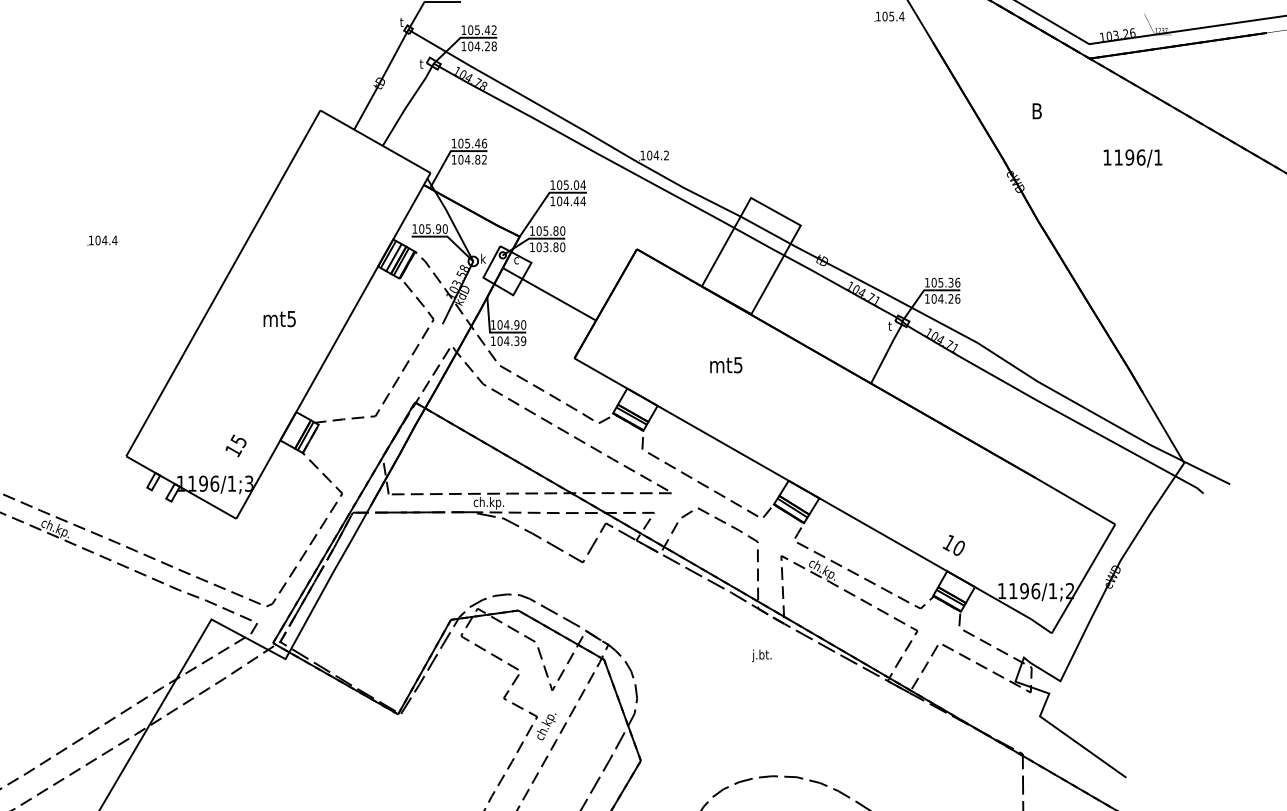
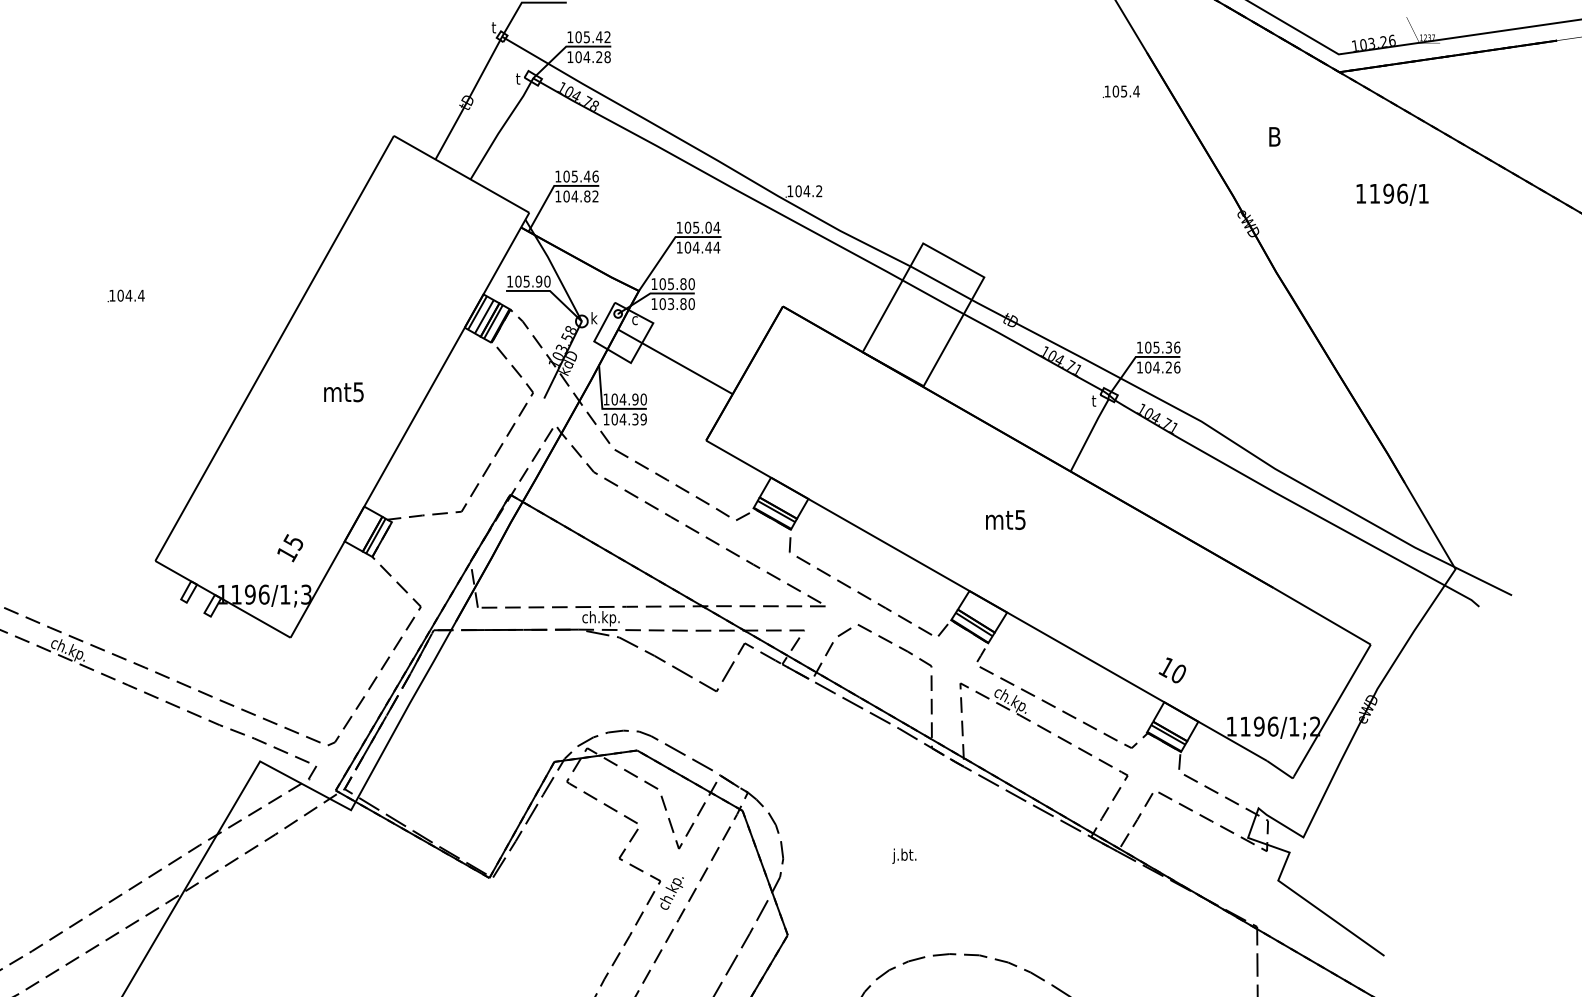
text: (888, 16) -> (1120, 91), moved
text: (726, 364) -> (1005, 519), moved
text: (761, 655) -> (904, 855), moved

